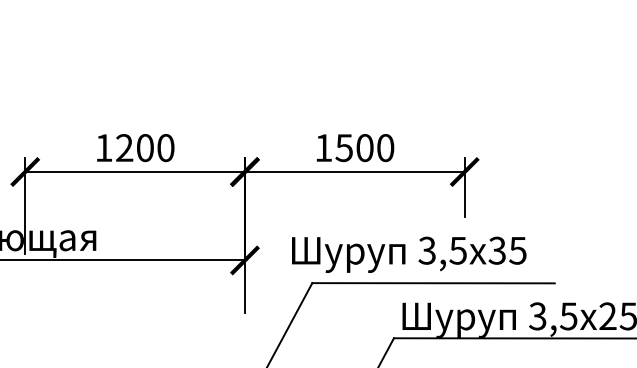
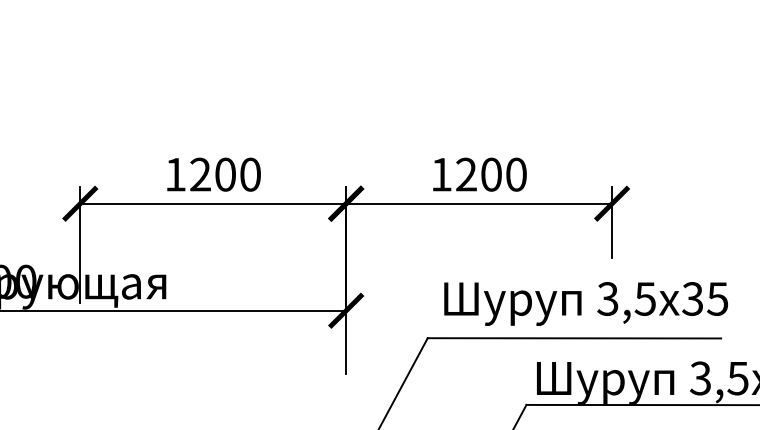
text: (343, 148) -> (465, 175), 1500 -> 1200
text: (409, 254) -> (586, 303), moved

